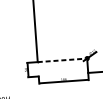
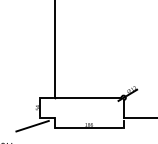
line: (62, 60) -> (88, 97), dashed -> solid
line: (23, 83) -> (32, 125), added

